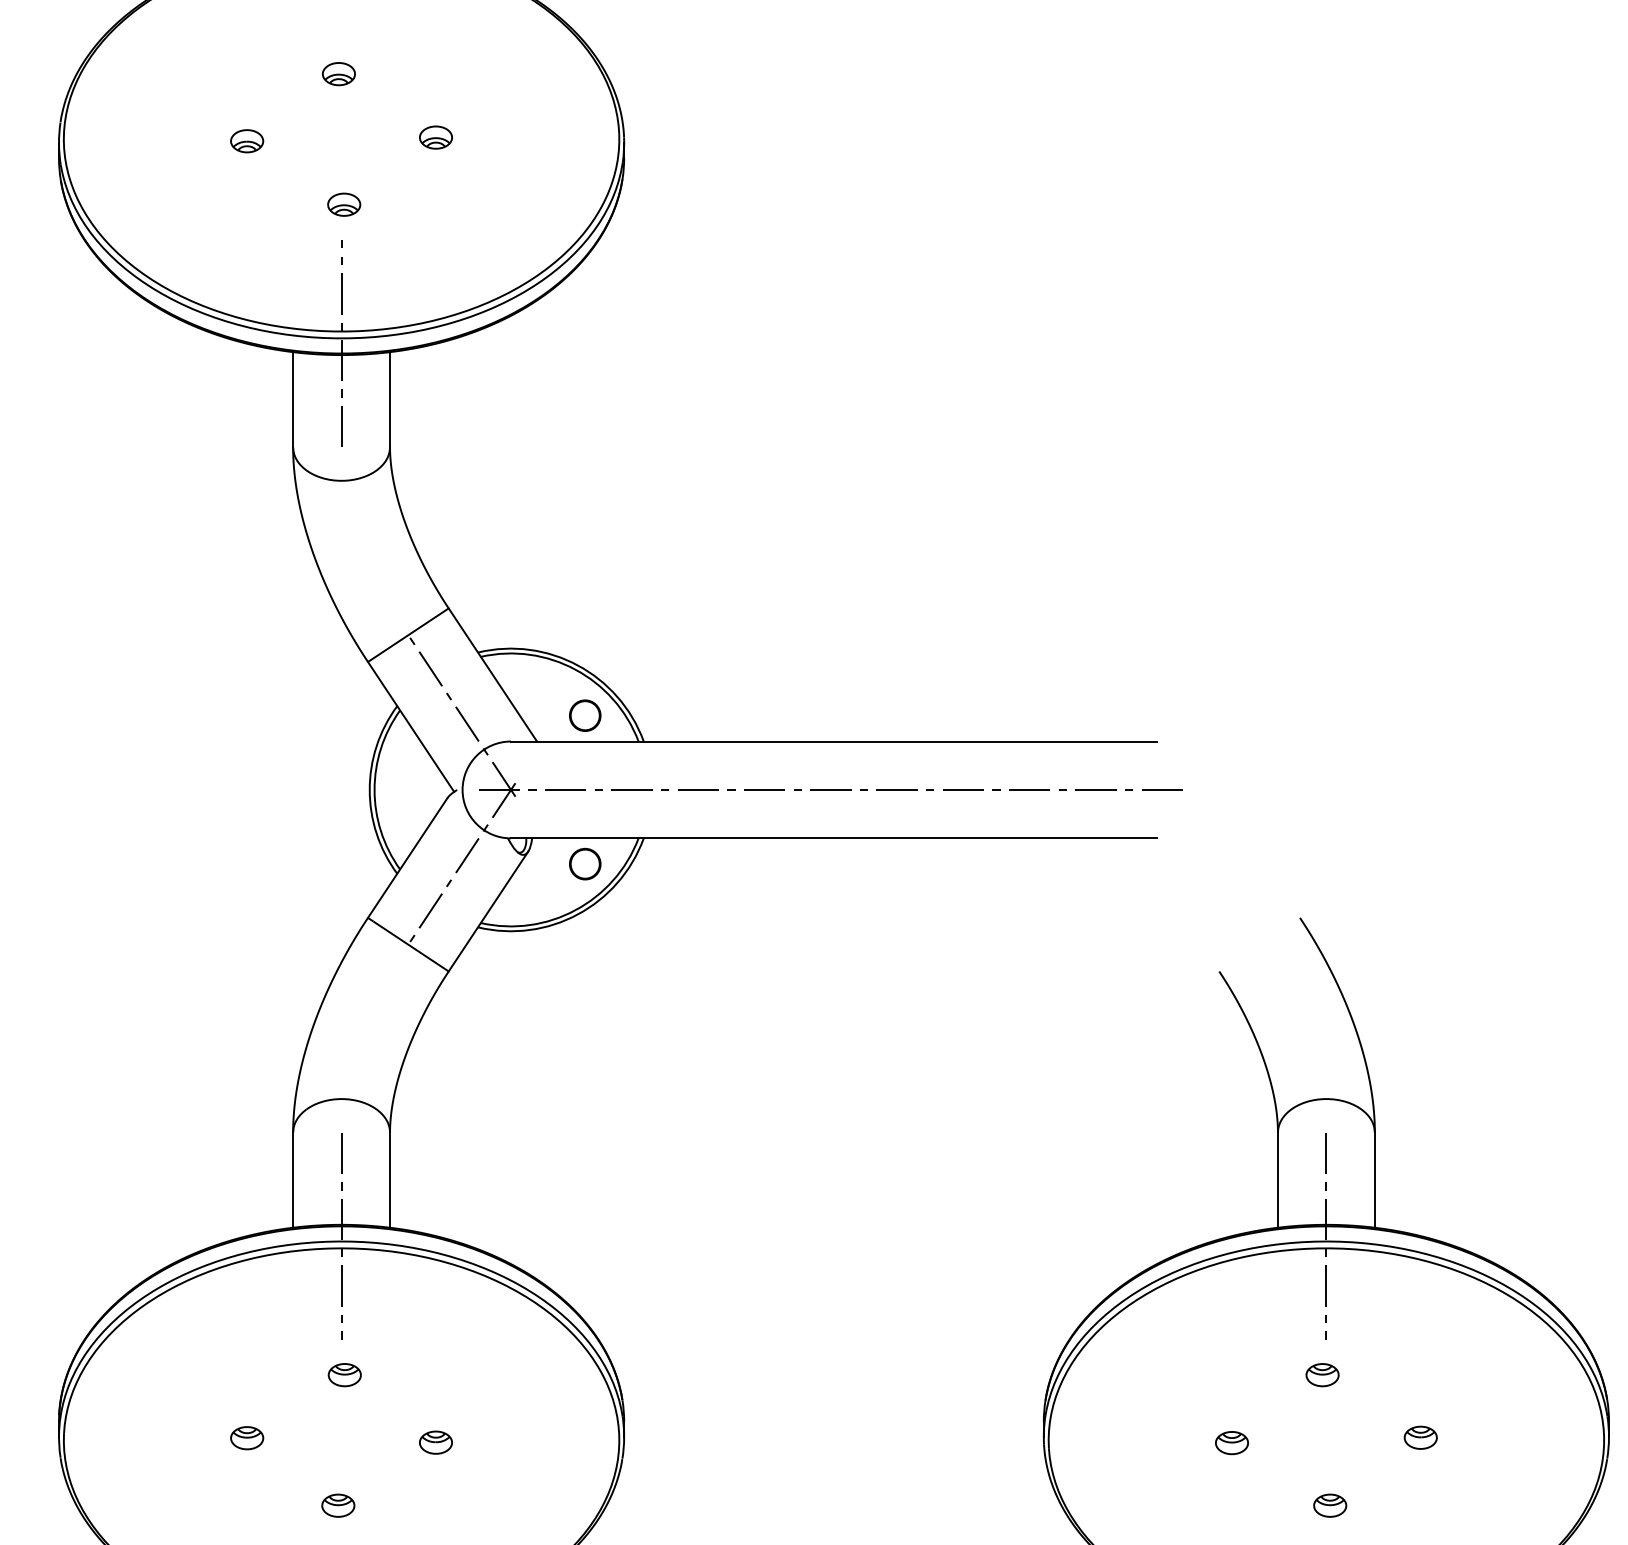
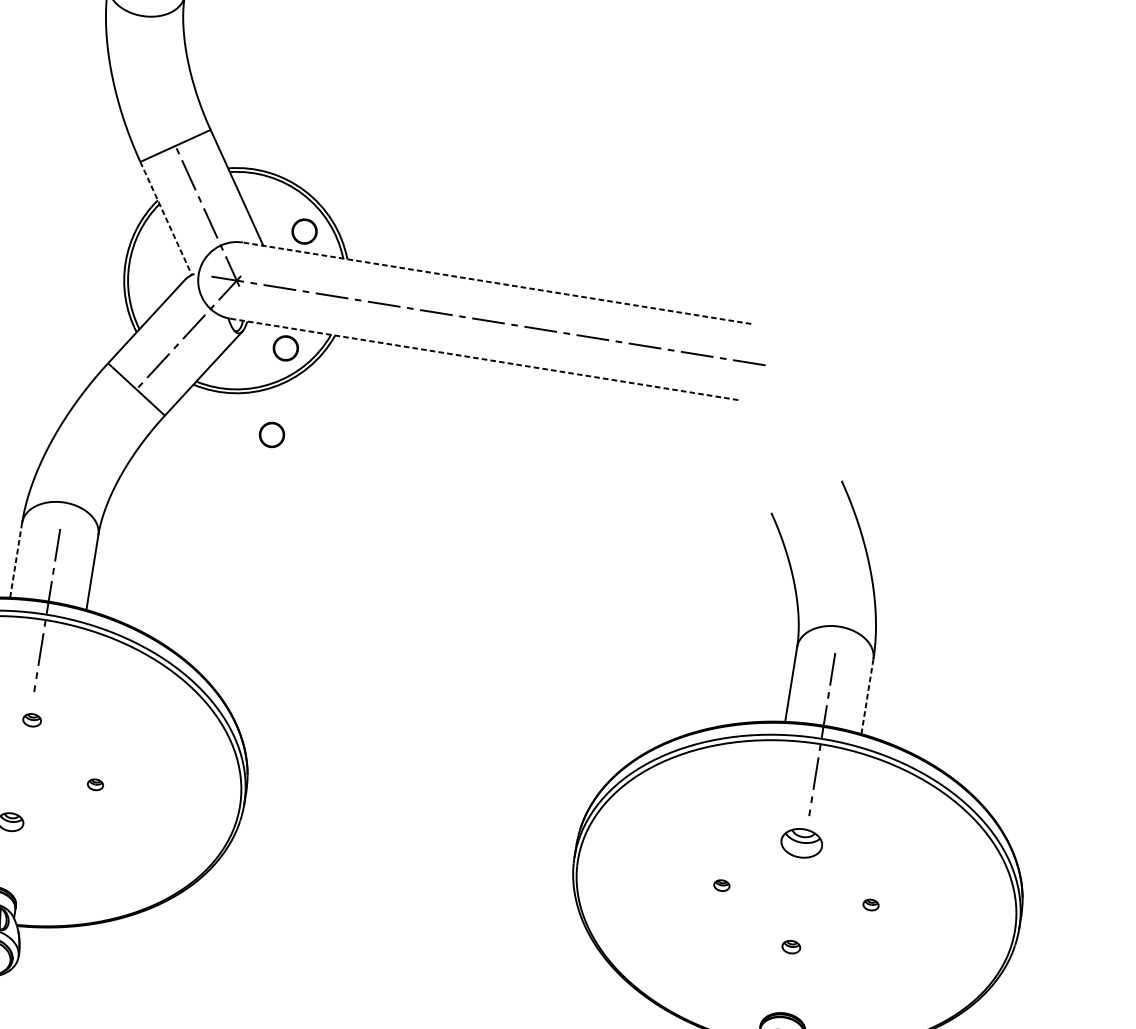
line: (411, 726) -> (166, 218), solid -> dashed
line: (834, 741) -> (497, 283), solid -> dashed
line: (834, 838) -> (485, 359), solid -> dashed
part: (585, 973) -> (272, 434), added
line: (293, 1180) -> (16, 560), solid -> dashed
line: (1374, 1180) -> (867, 696), solid -> dashed
part: (344, 1375) -> (31, 720), size x0.7
part: (1322, 1375) -> (801, 843), size x1.6
part: (1420, 1437) -> (870, 904), size x0.6
part: (435, 1442) -> (95, 784), size x0.6
part: (1231, 1443) -> (721, 885), size x0.6
part: (1330, 1505) -> (791, 947), size x0.7

